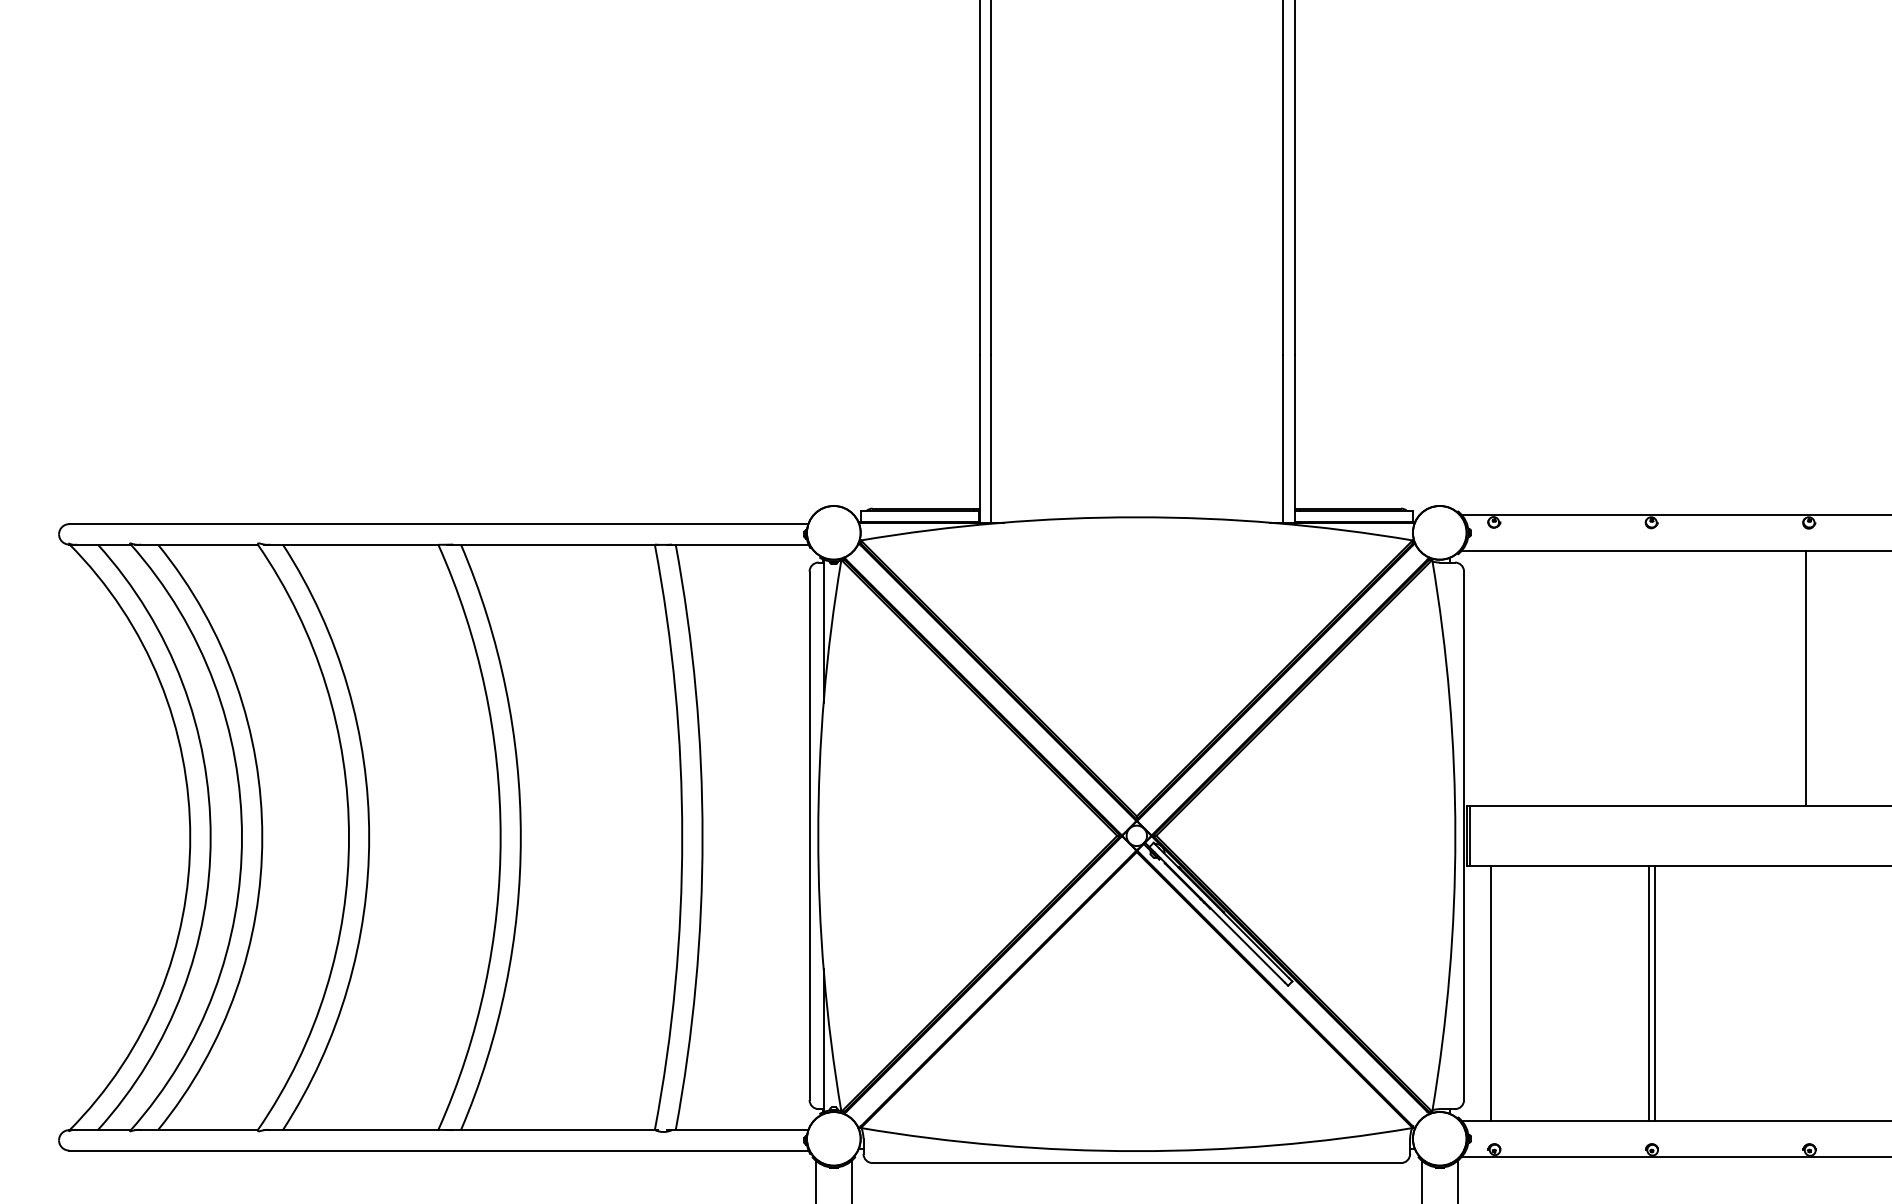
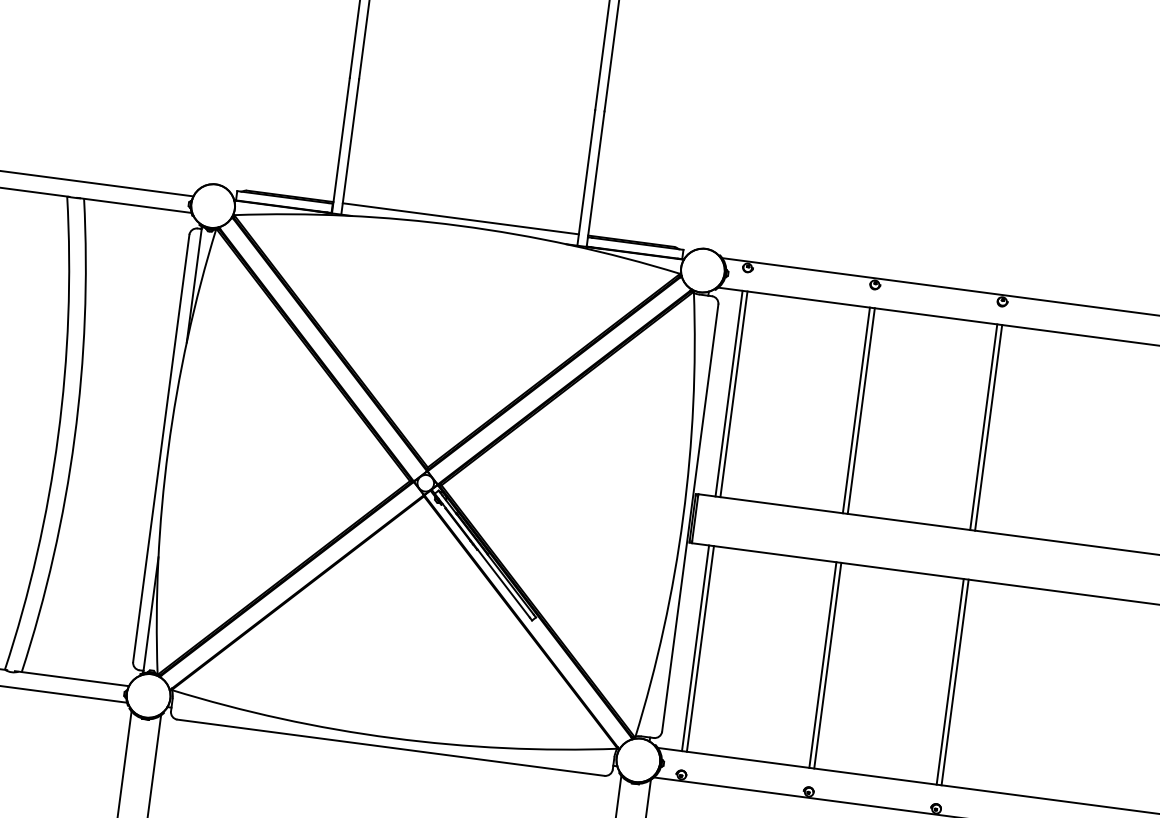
line: (1137, 508) -> (461, 218), added
line: (1491, 678) -> (729, 393), added
line: (1497, 678) -> (734, 394), added
line: (1648, 678) -> (856, 410), added
line: (1654, 678) -> (860, 411), added
line: (1812, 678) -> (988, 427), added
line: (1497, 993) -> (700, 649), added
line: (1806, 993) -> (950, 681), added
line: (1812, 993) -> (955, 682), added

